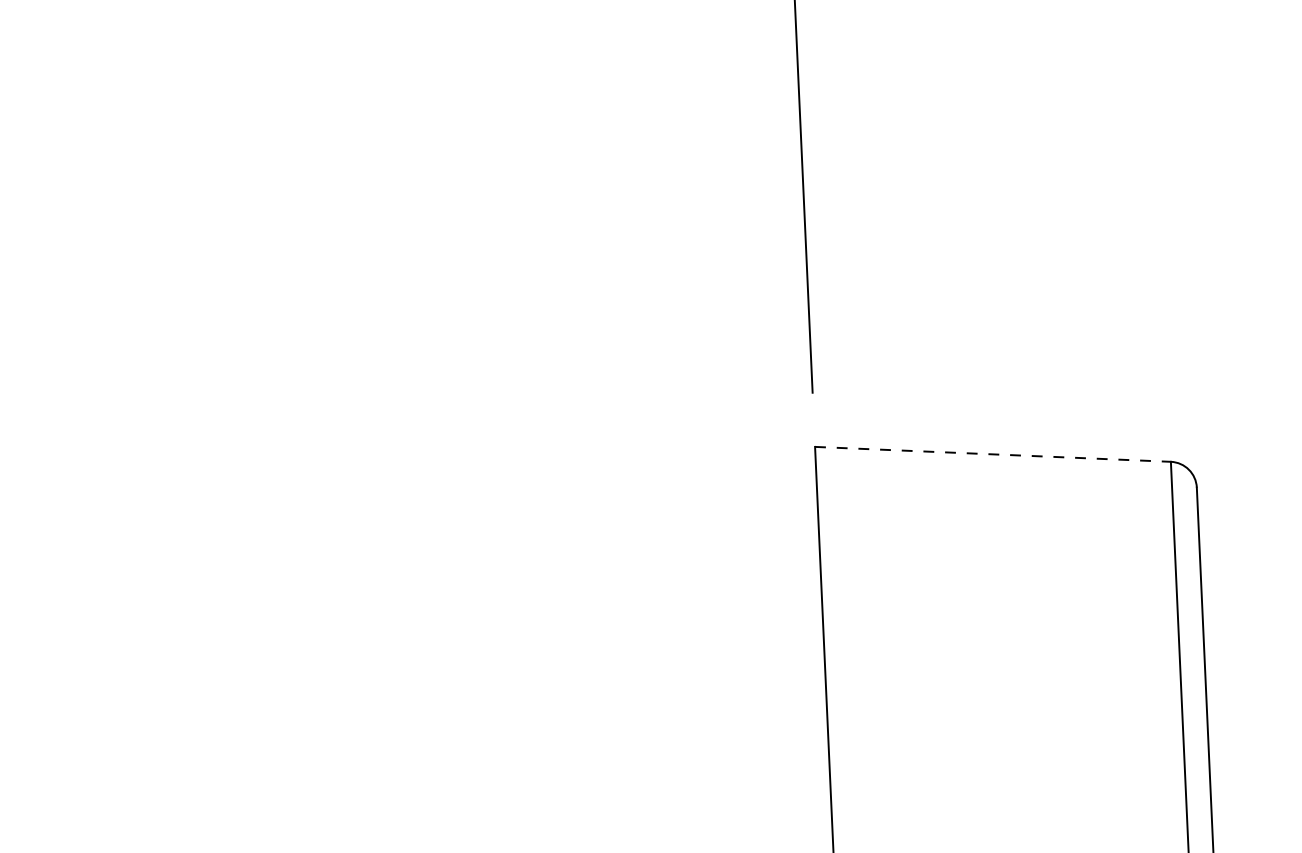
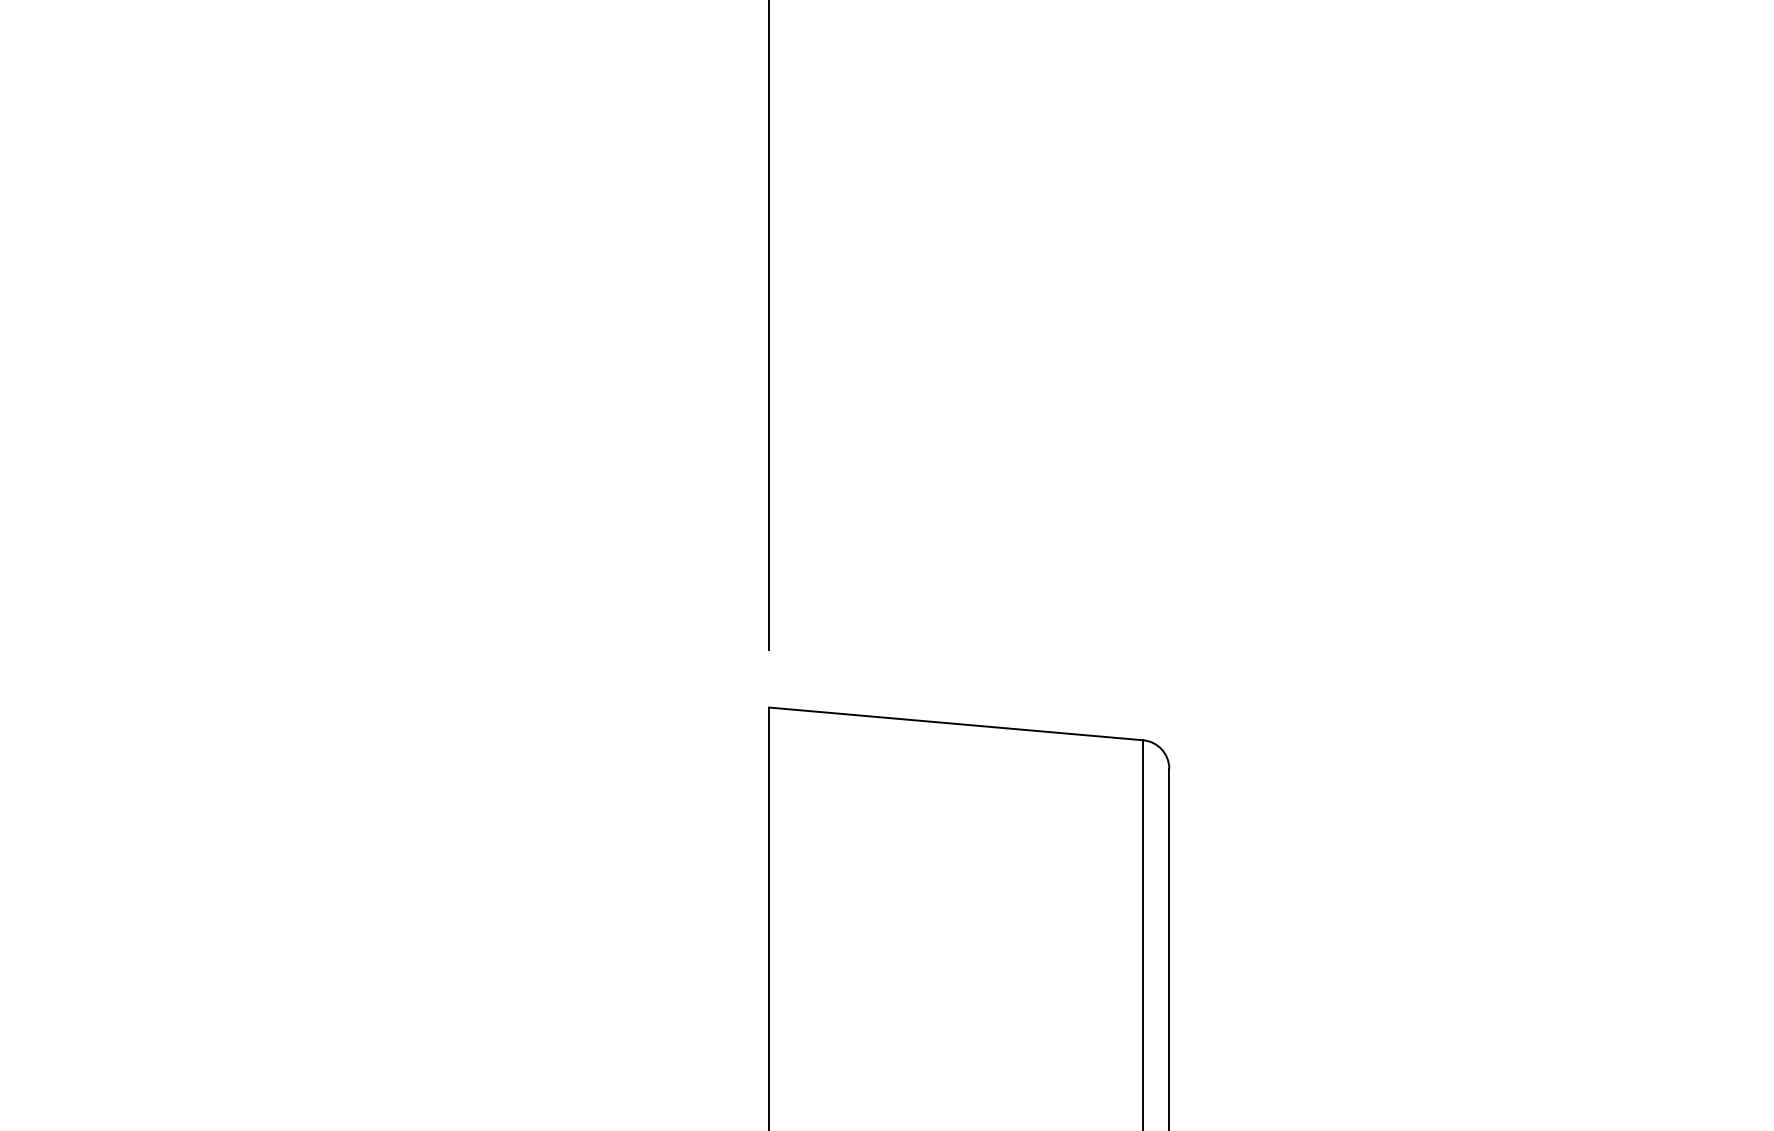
line: (993, 453) -> (956, 723), dashed -> solid

